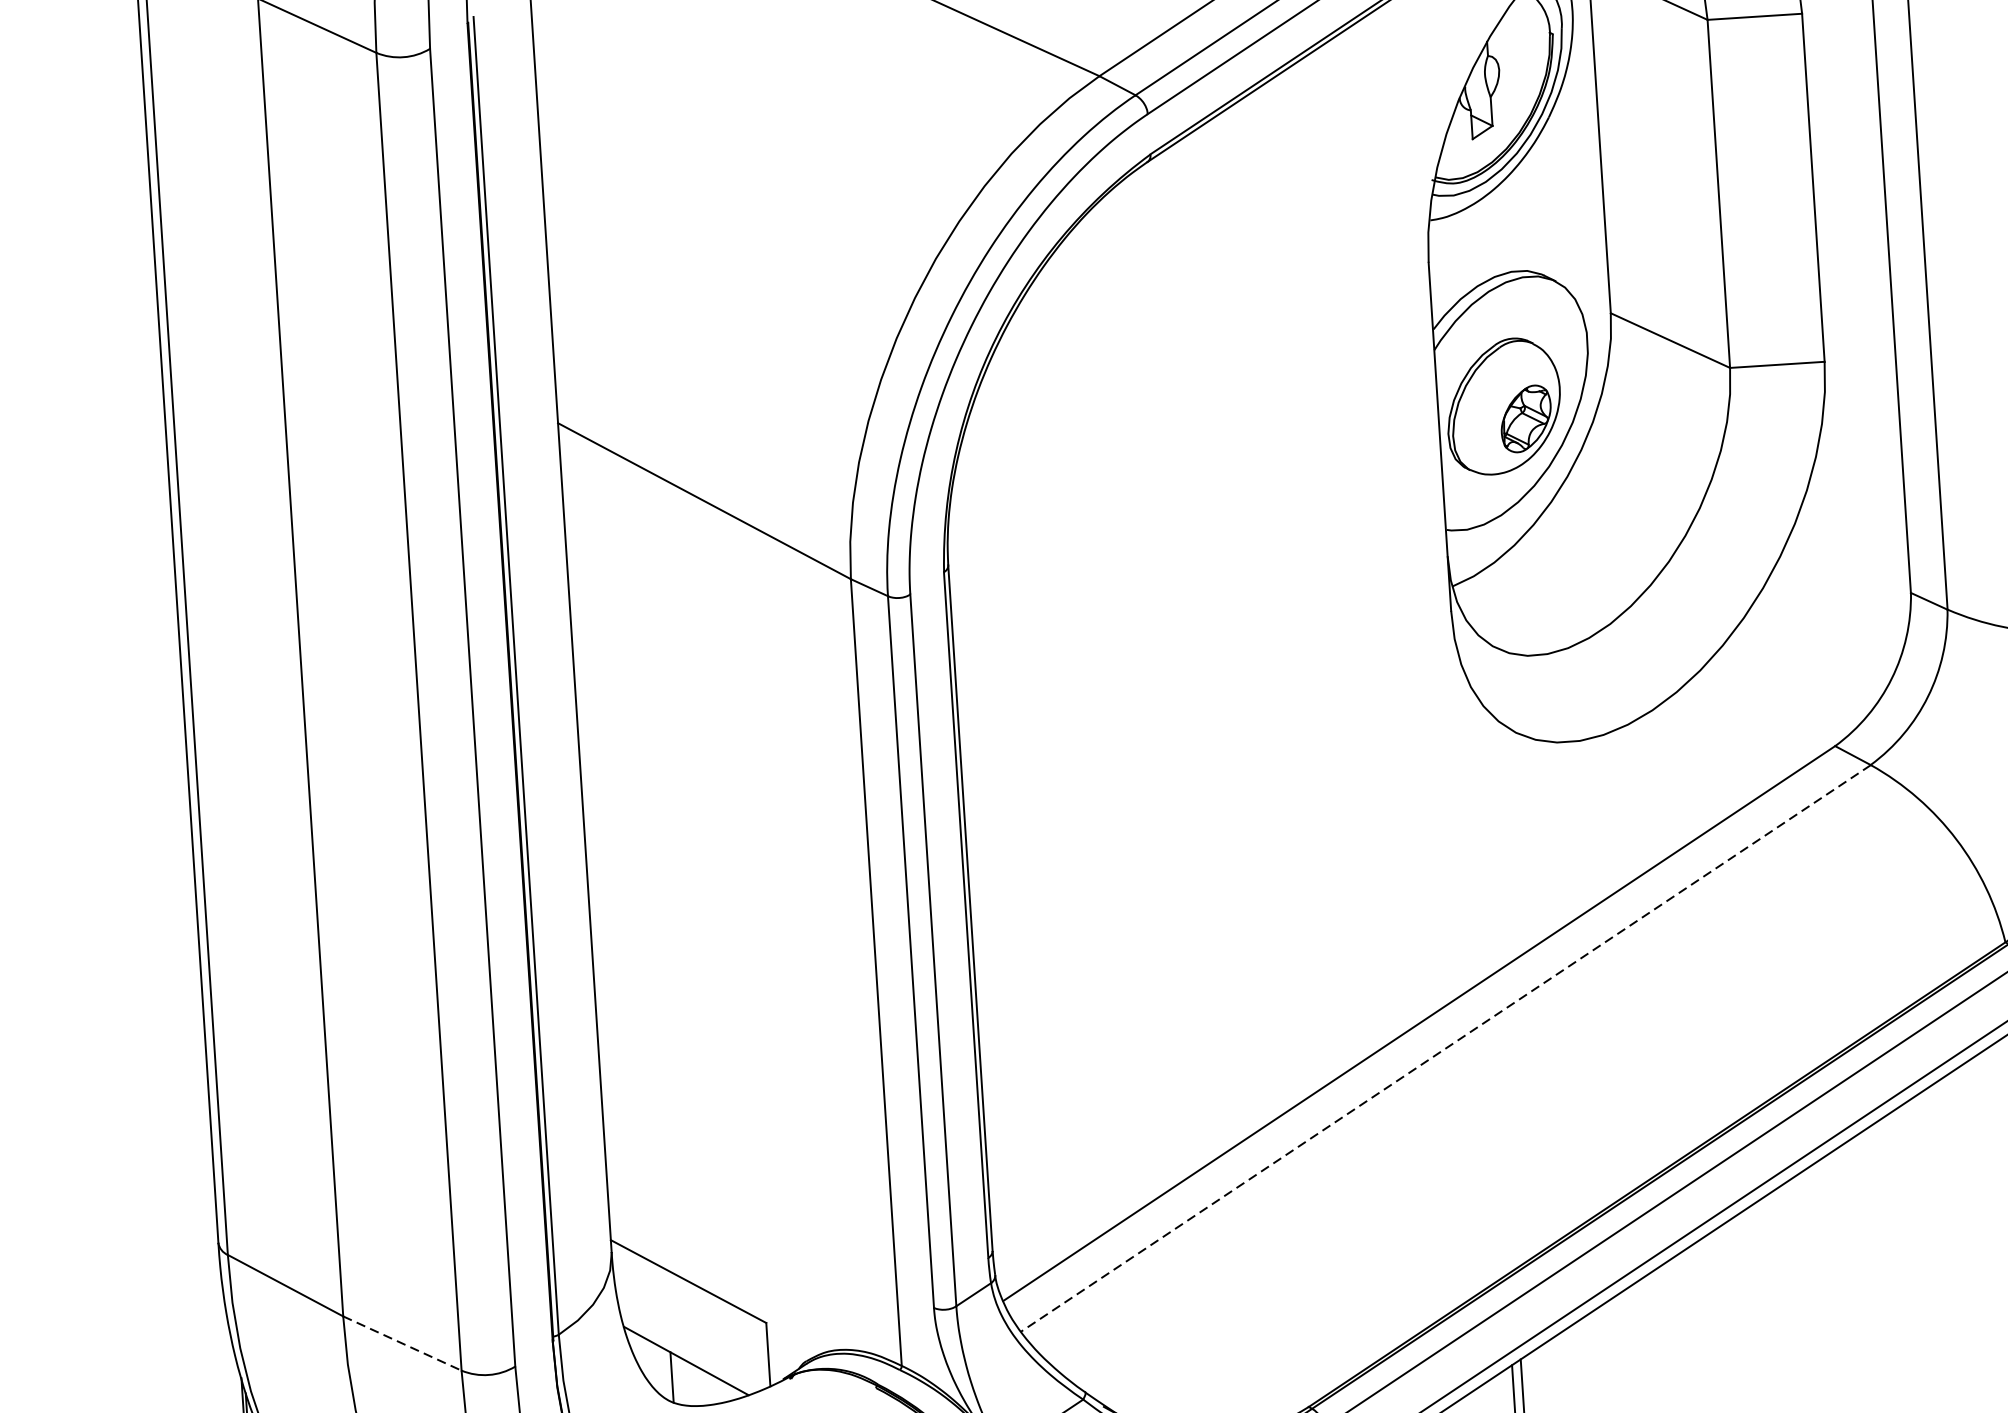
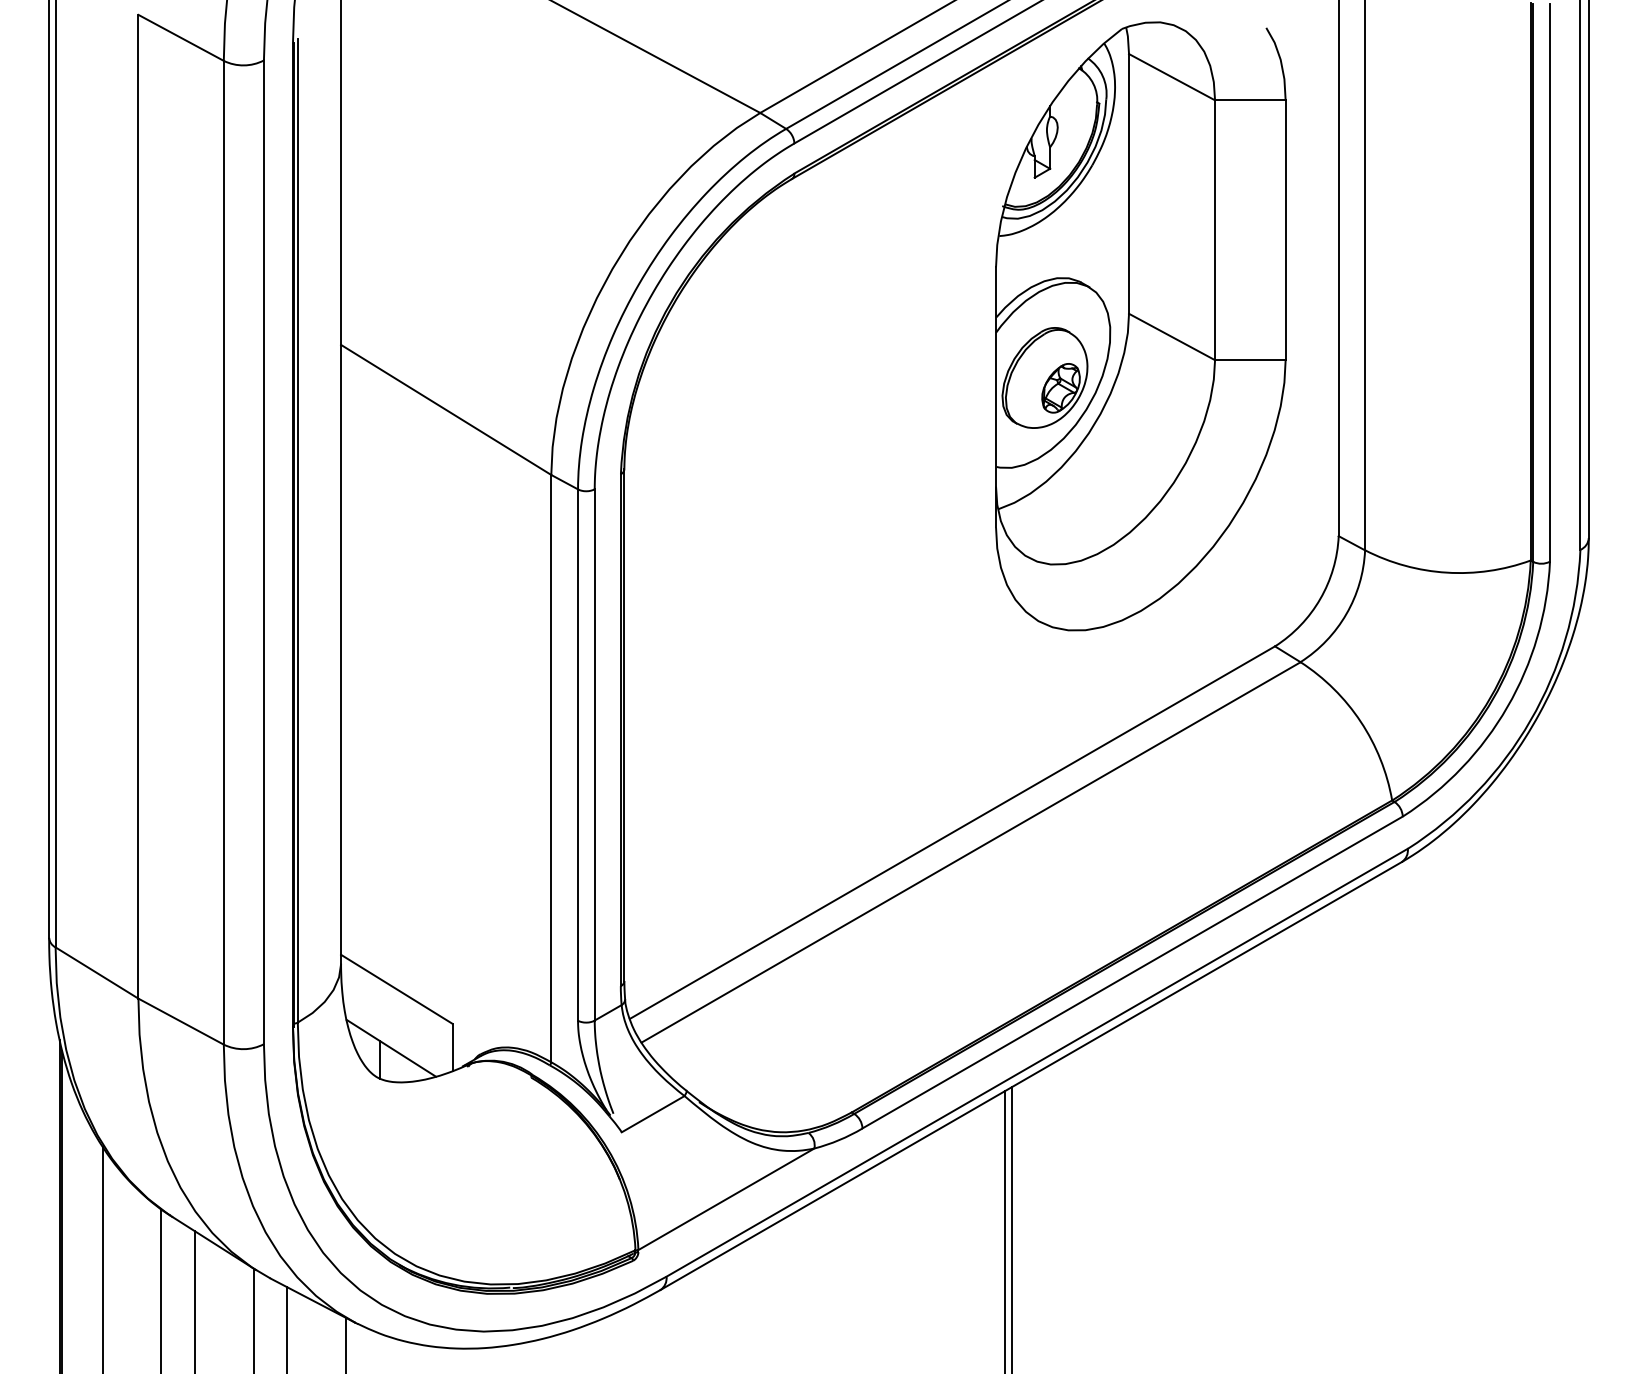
line: (1446, 1048) -> (971, 852), dashed -> solid
line: (402, 1343) -> (181, 1021), dashed -> solid

